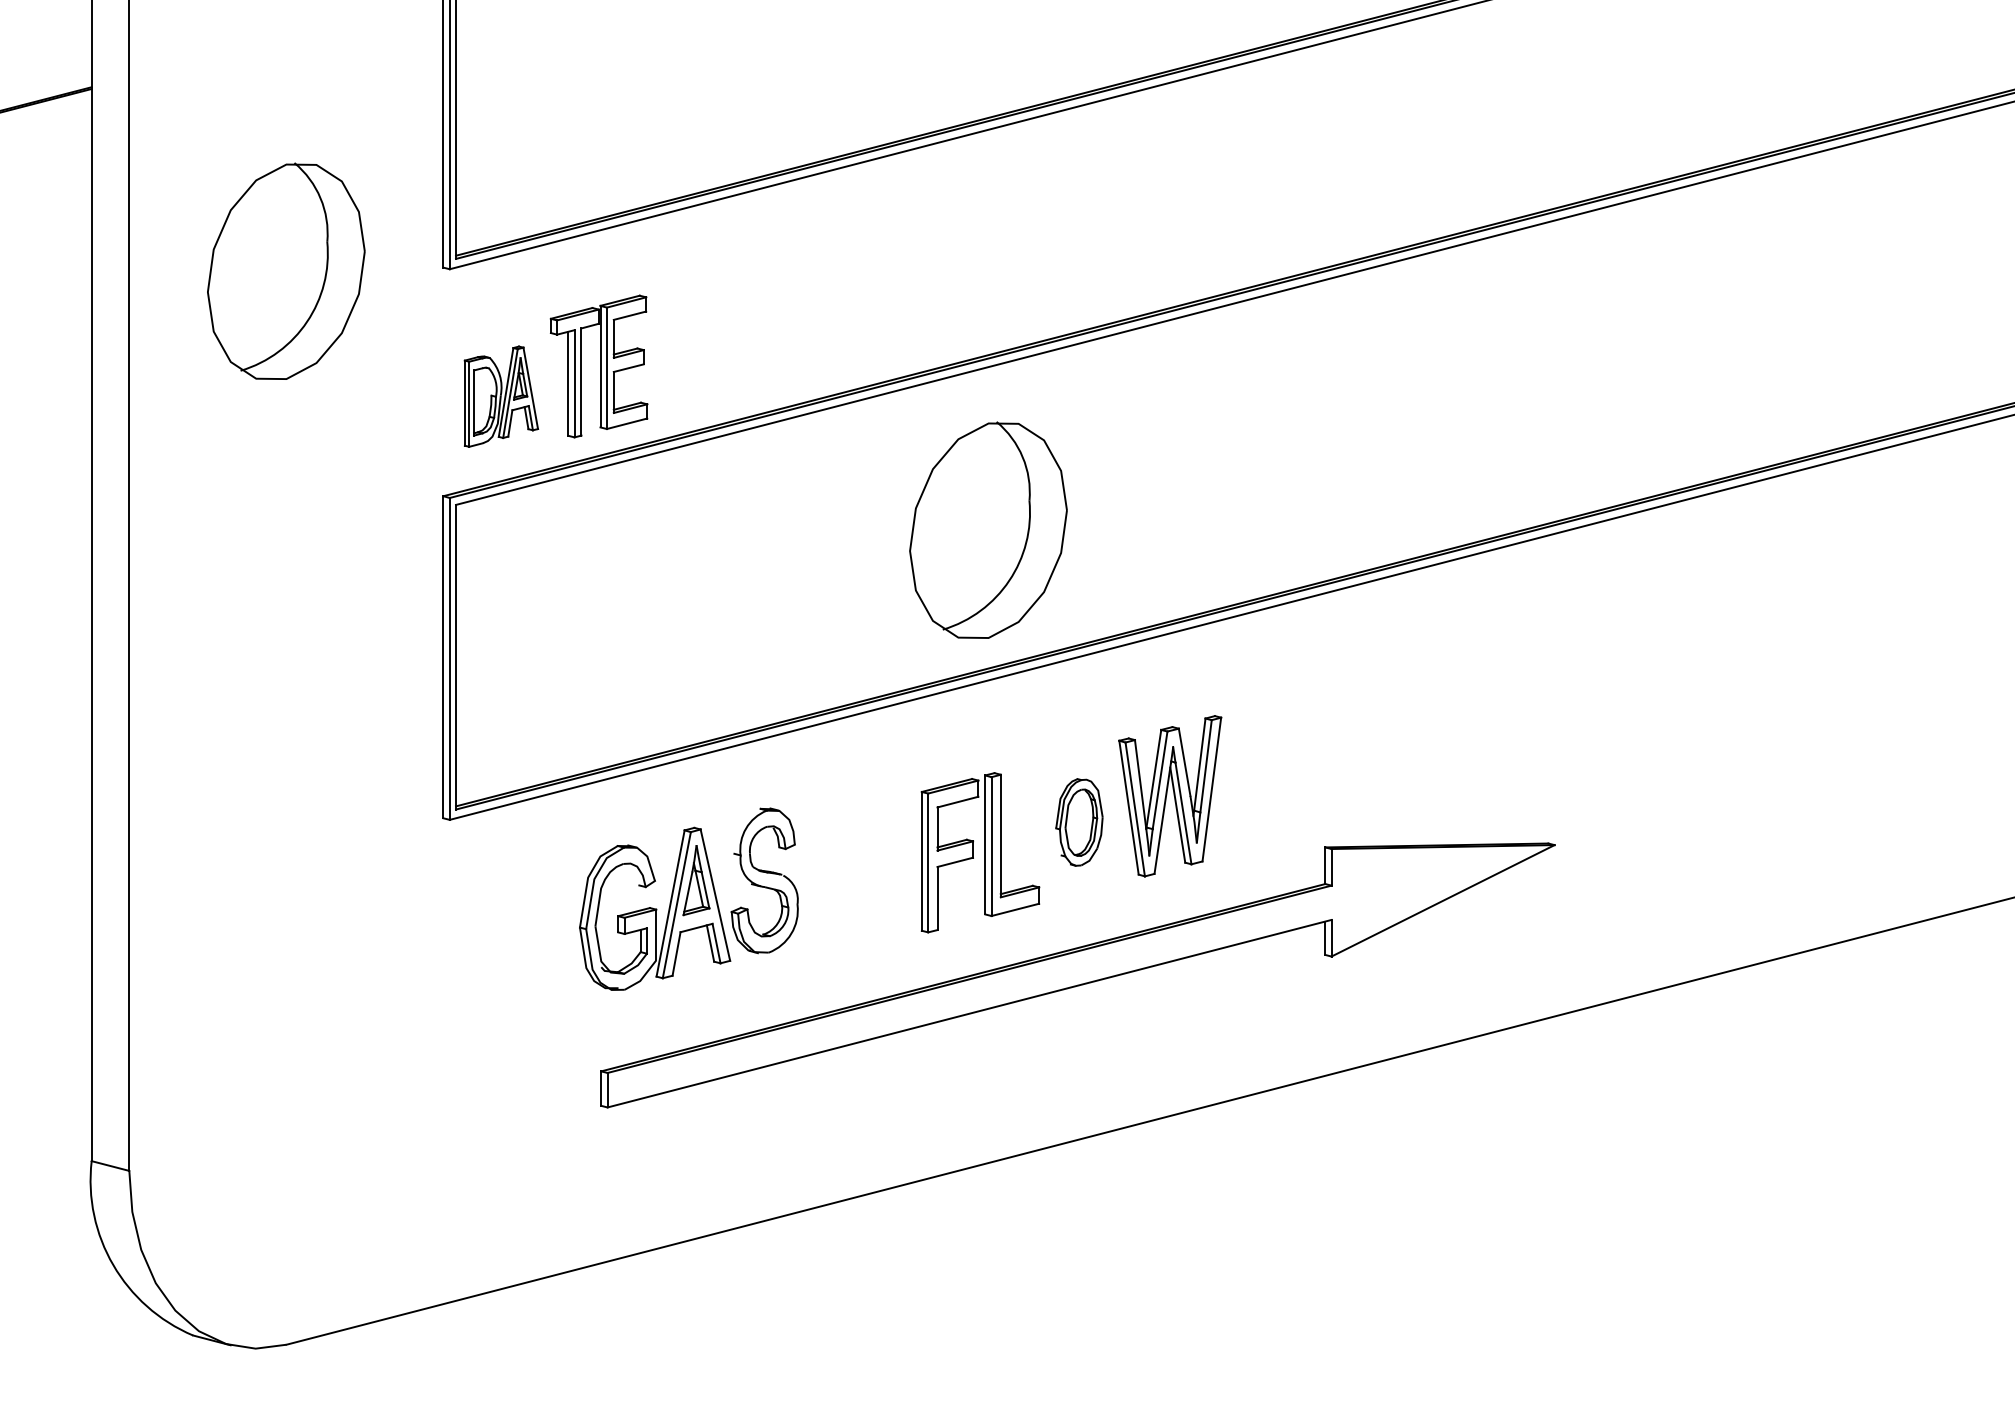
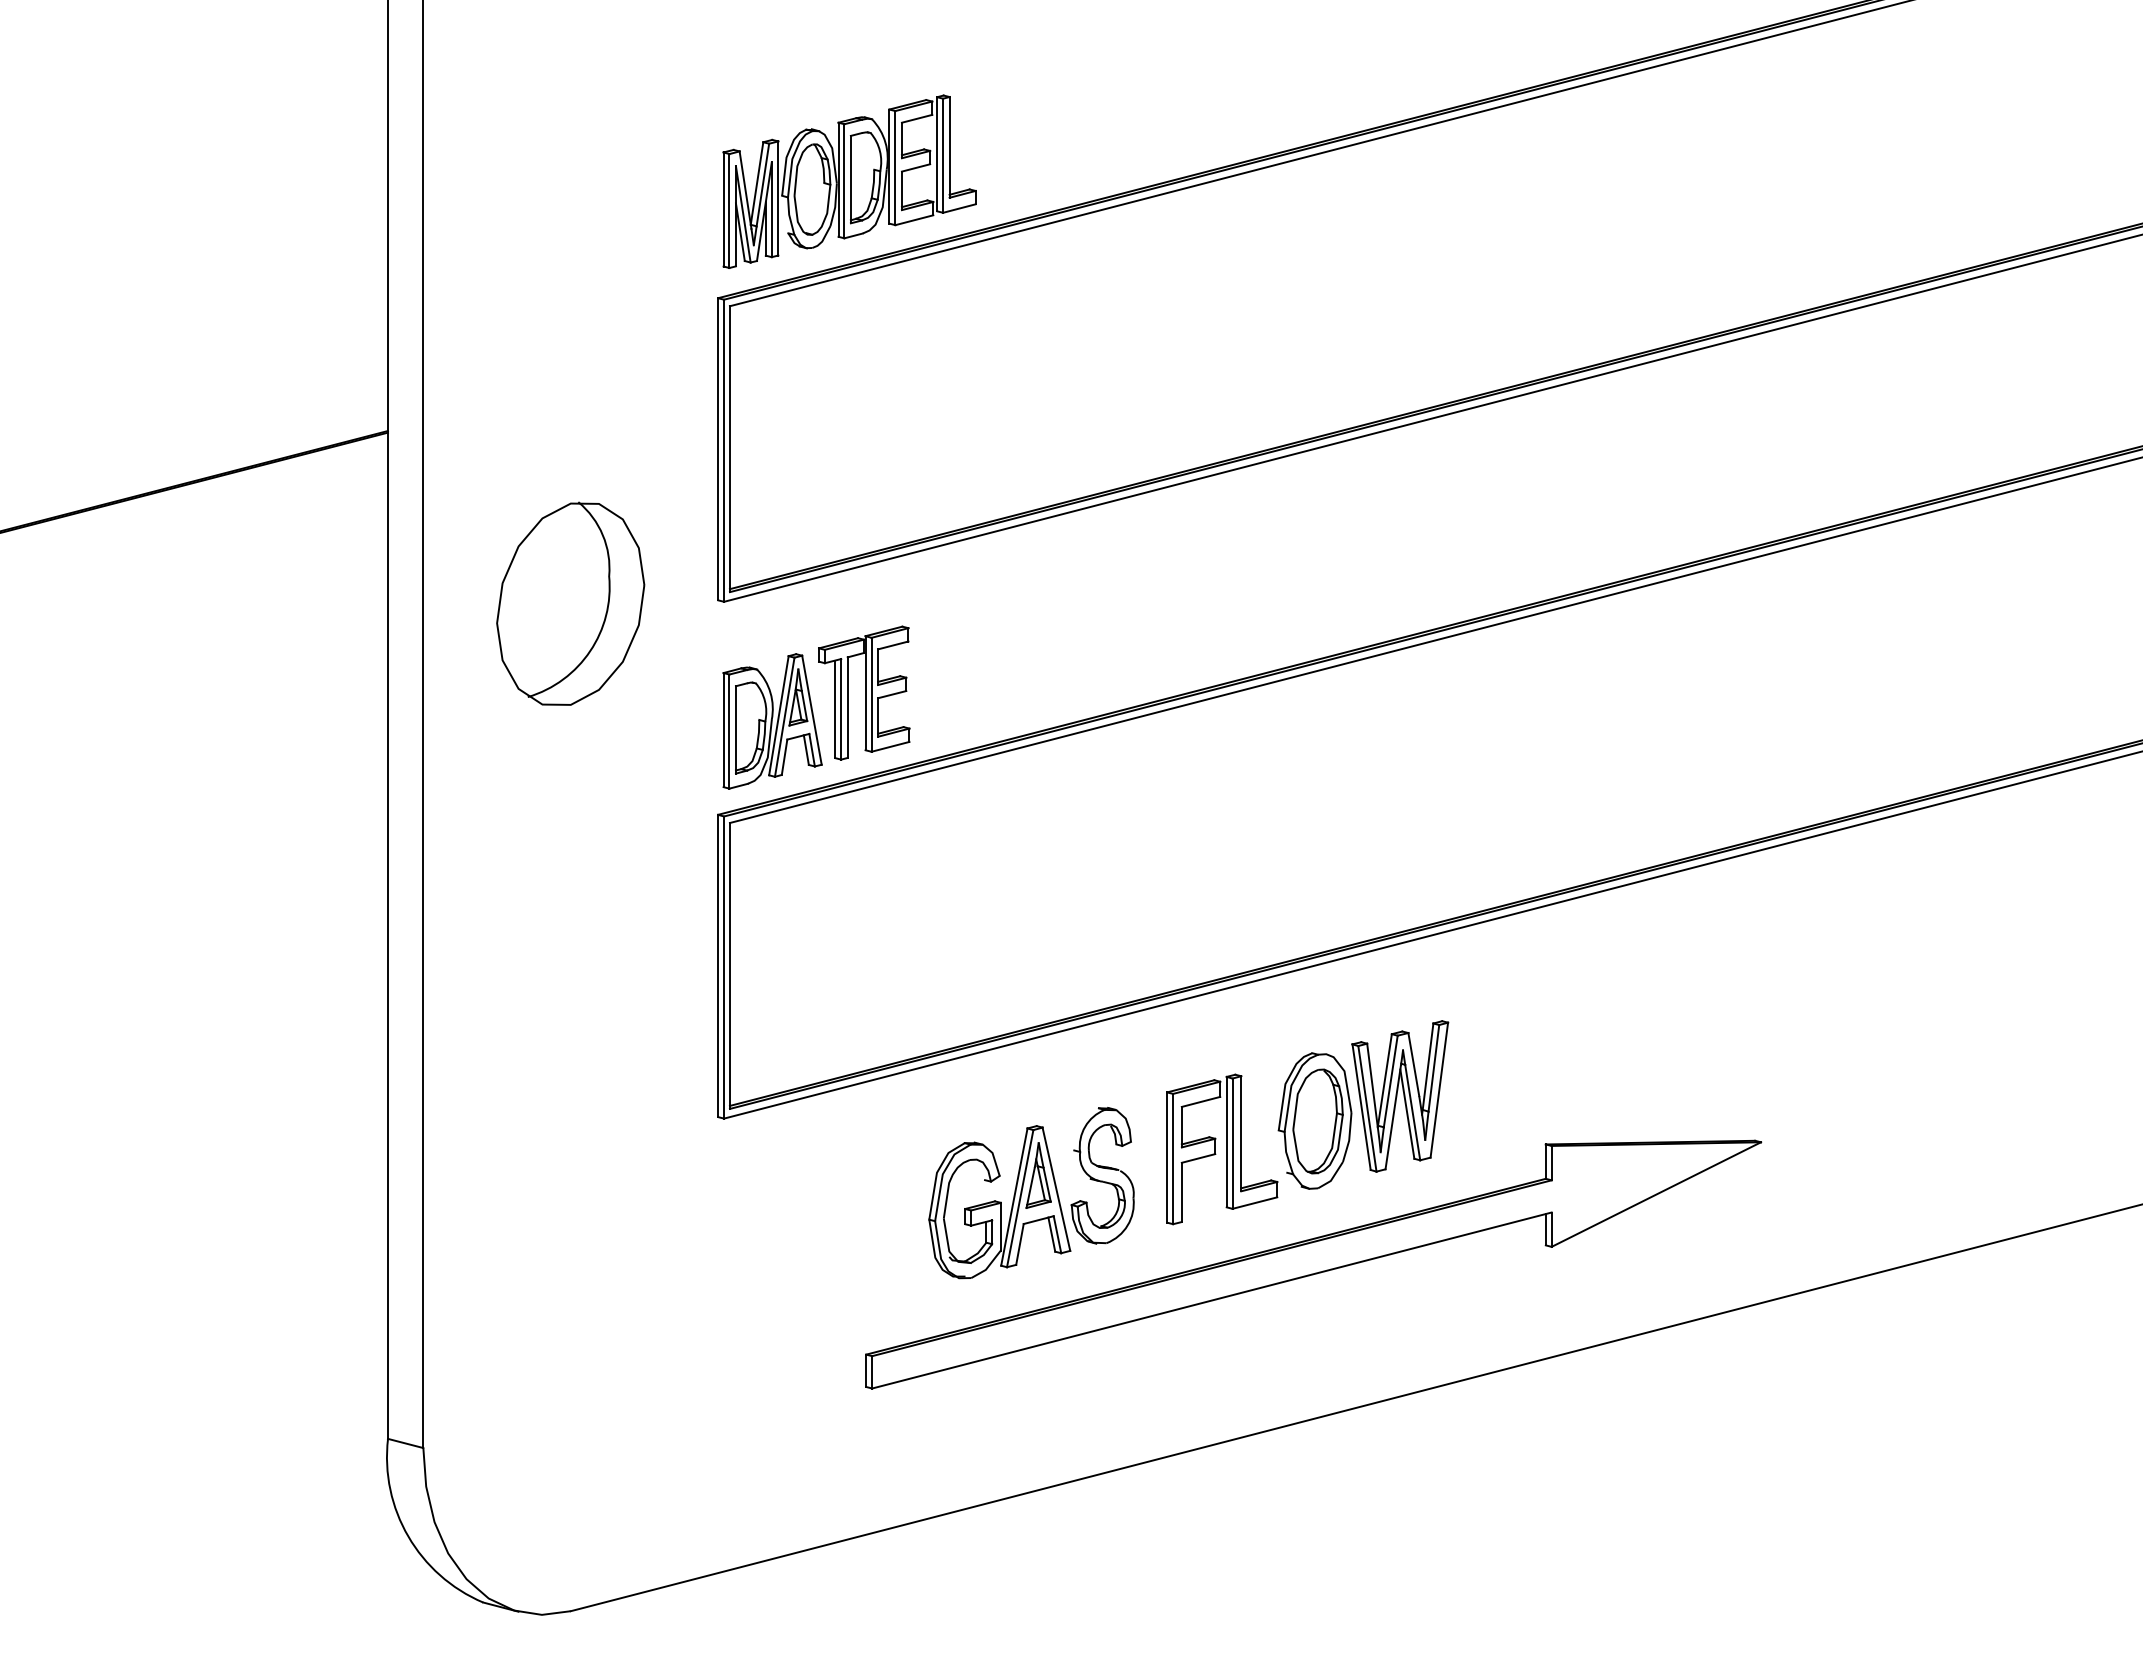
part: (501, 396) -> (772, 721), size x1.43
part: (988, 529) -> (1229, 846), removed
part: (1078, 821) -> (1314, 1120), size x1.67
part: (688, 899) -> (1031, 1193), moved

